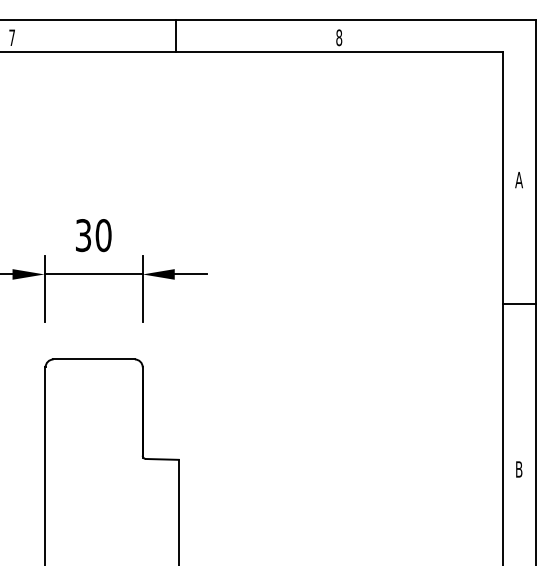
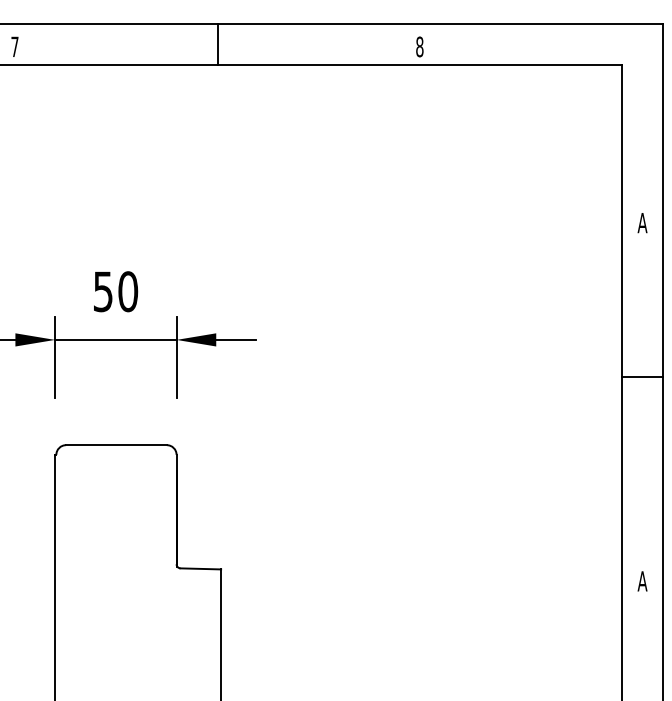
text: (83, 235) -> (103, 291), 30 -> 50
text: (518, 469) -> (641, 581), B -> A

